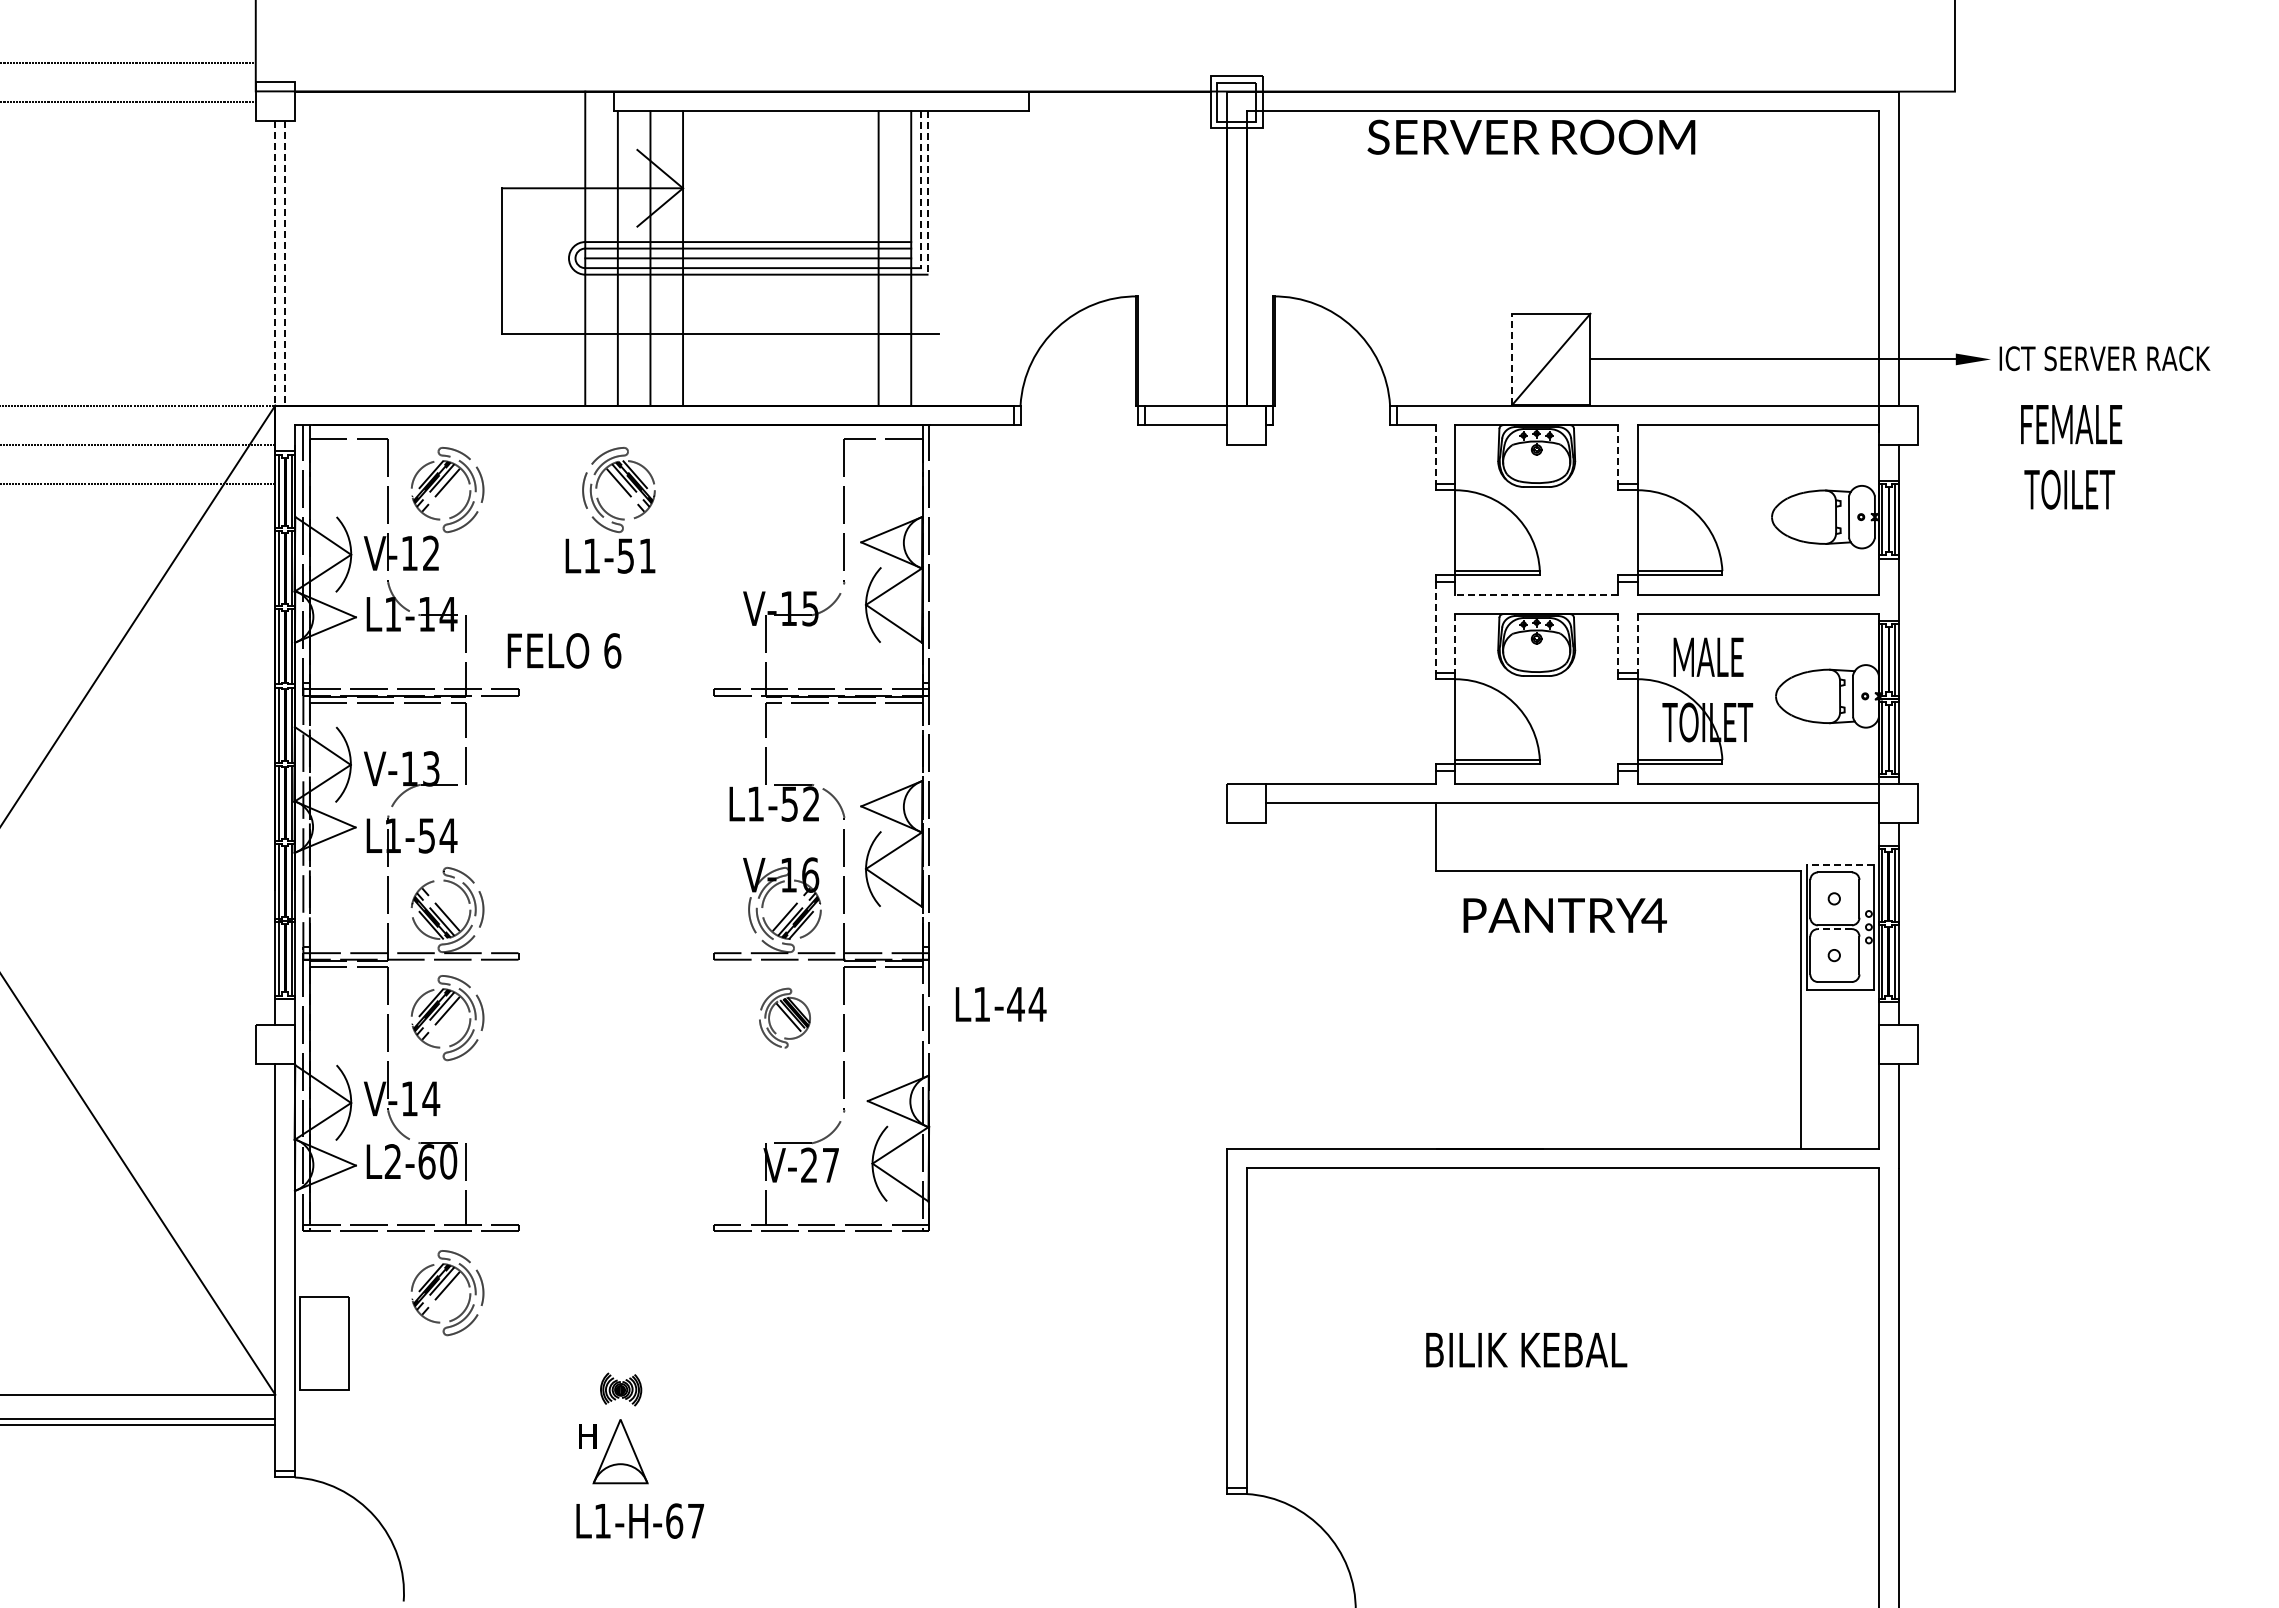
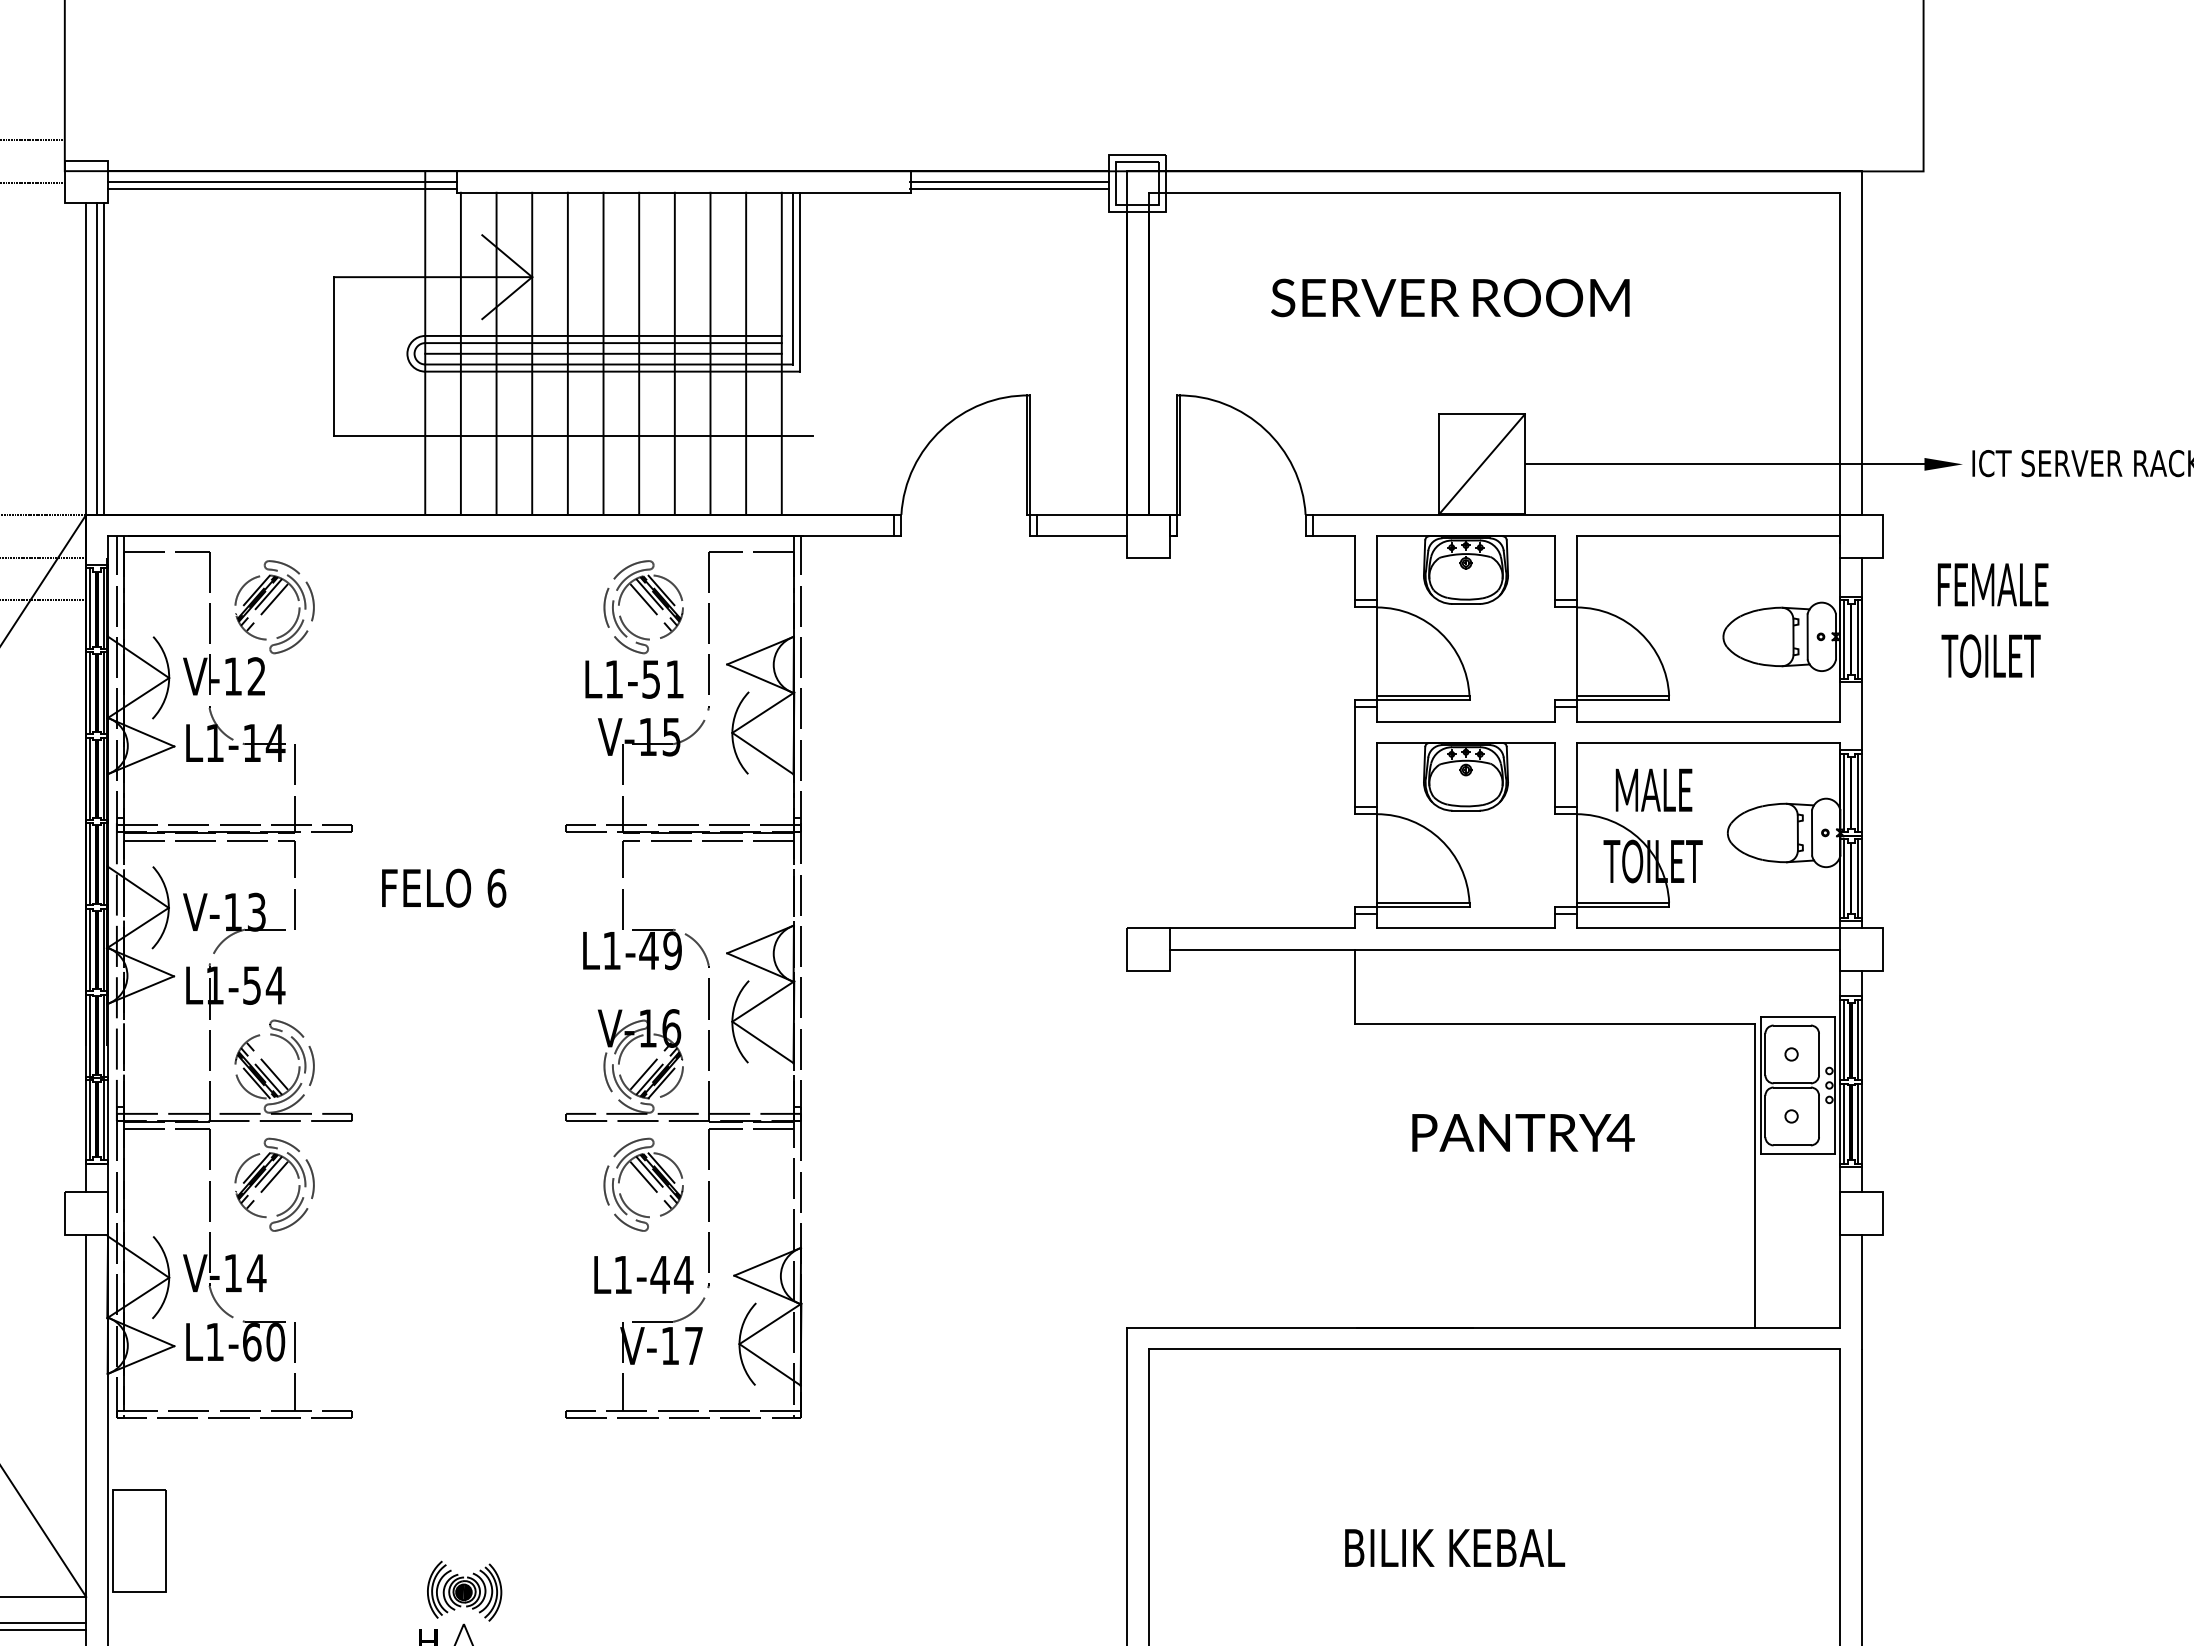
line: (454, 101) -> (282, 182), added
line: (1119, 101) -> (1009, 182), added
line: (454, 107) -> (282, 188), added
line: (1119, 107) -> (1009, 188), added
text: (1531, 136) -> (1450, 297), moved
line: (921, 190) -> (793, 279), dashed -> solid
line: (927, 192) -> (799, 281), dashed -> solid
line: (715, 258) -> (567, 353), added
line: (748, 258) -> (603, 353), added
line: (780, 258) -> (638, 353), added
line: (813, 258) -> (674, 353), added
line: (846, 258) -> (711, 353), added
line: (291, 262) -> (103, 358), added
line: (275, 263) -> (86, 359), dashed -> solid
line: (285, 263) -> (97, 359), dashed -> solid
line: (1512, 359) -> (1439, 464), dashed -> solid
line: (1435, 454) -> (1355, 568), dashed -> solid
line: (1618, 454) -> (1555, 568), dashed -> solid
text: (2071, 457) -> (1993, 620), moved
part: (610, 510) -> (634, 629), moved
line: (1536, 594) -> (1465, 721), dashed -> solid
line: (1435, 627) -> (1355, 757), dashed -> solid
line: (1455, 643) -> (1377, 775), dashed -> solid
line: (1618, 643) -> (1555, 775), dashed -> solid
line: (1637, 643) -> (1576, 775), dashed -> solid
text: (564, 650) -> (444, 887), moved
text: (799, 803) -> (659, 950), L1-52 -> L1-49
line: (1840, 864) -> (1798, 1016), dashed -> solid
text: (1564, 915) -> (1522, 1132), moved
line: (1834, 929) -> (1791, 1087), dashed -> solid
text: (1000, 1004) -> (643, 1275), moved
part: (784, 1018) -> (643, 1185), size x1.43
text: (392, 1161) -> (214, 1341), L2-60 -> L1-60
text: (808, 1164) -> (669, 1345), V-27 -> V-17
part: (447, 1293) -> (274, 1486), removed
part: (620, 1389) -> (463, 1591), size x1.67

